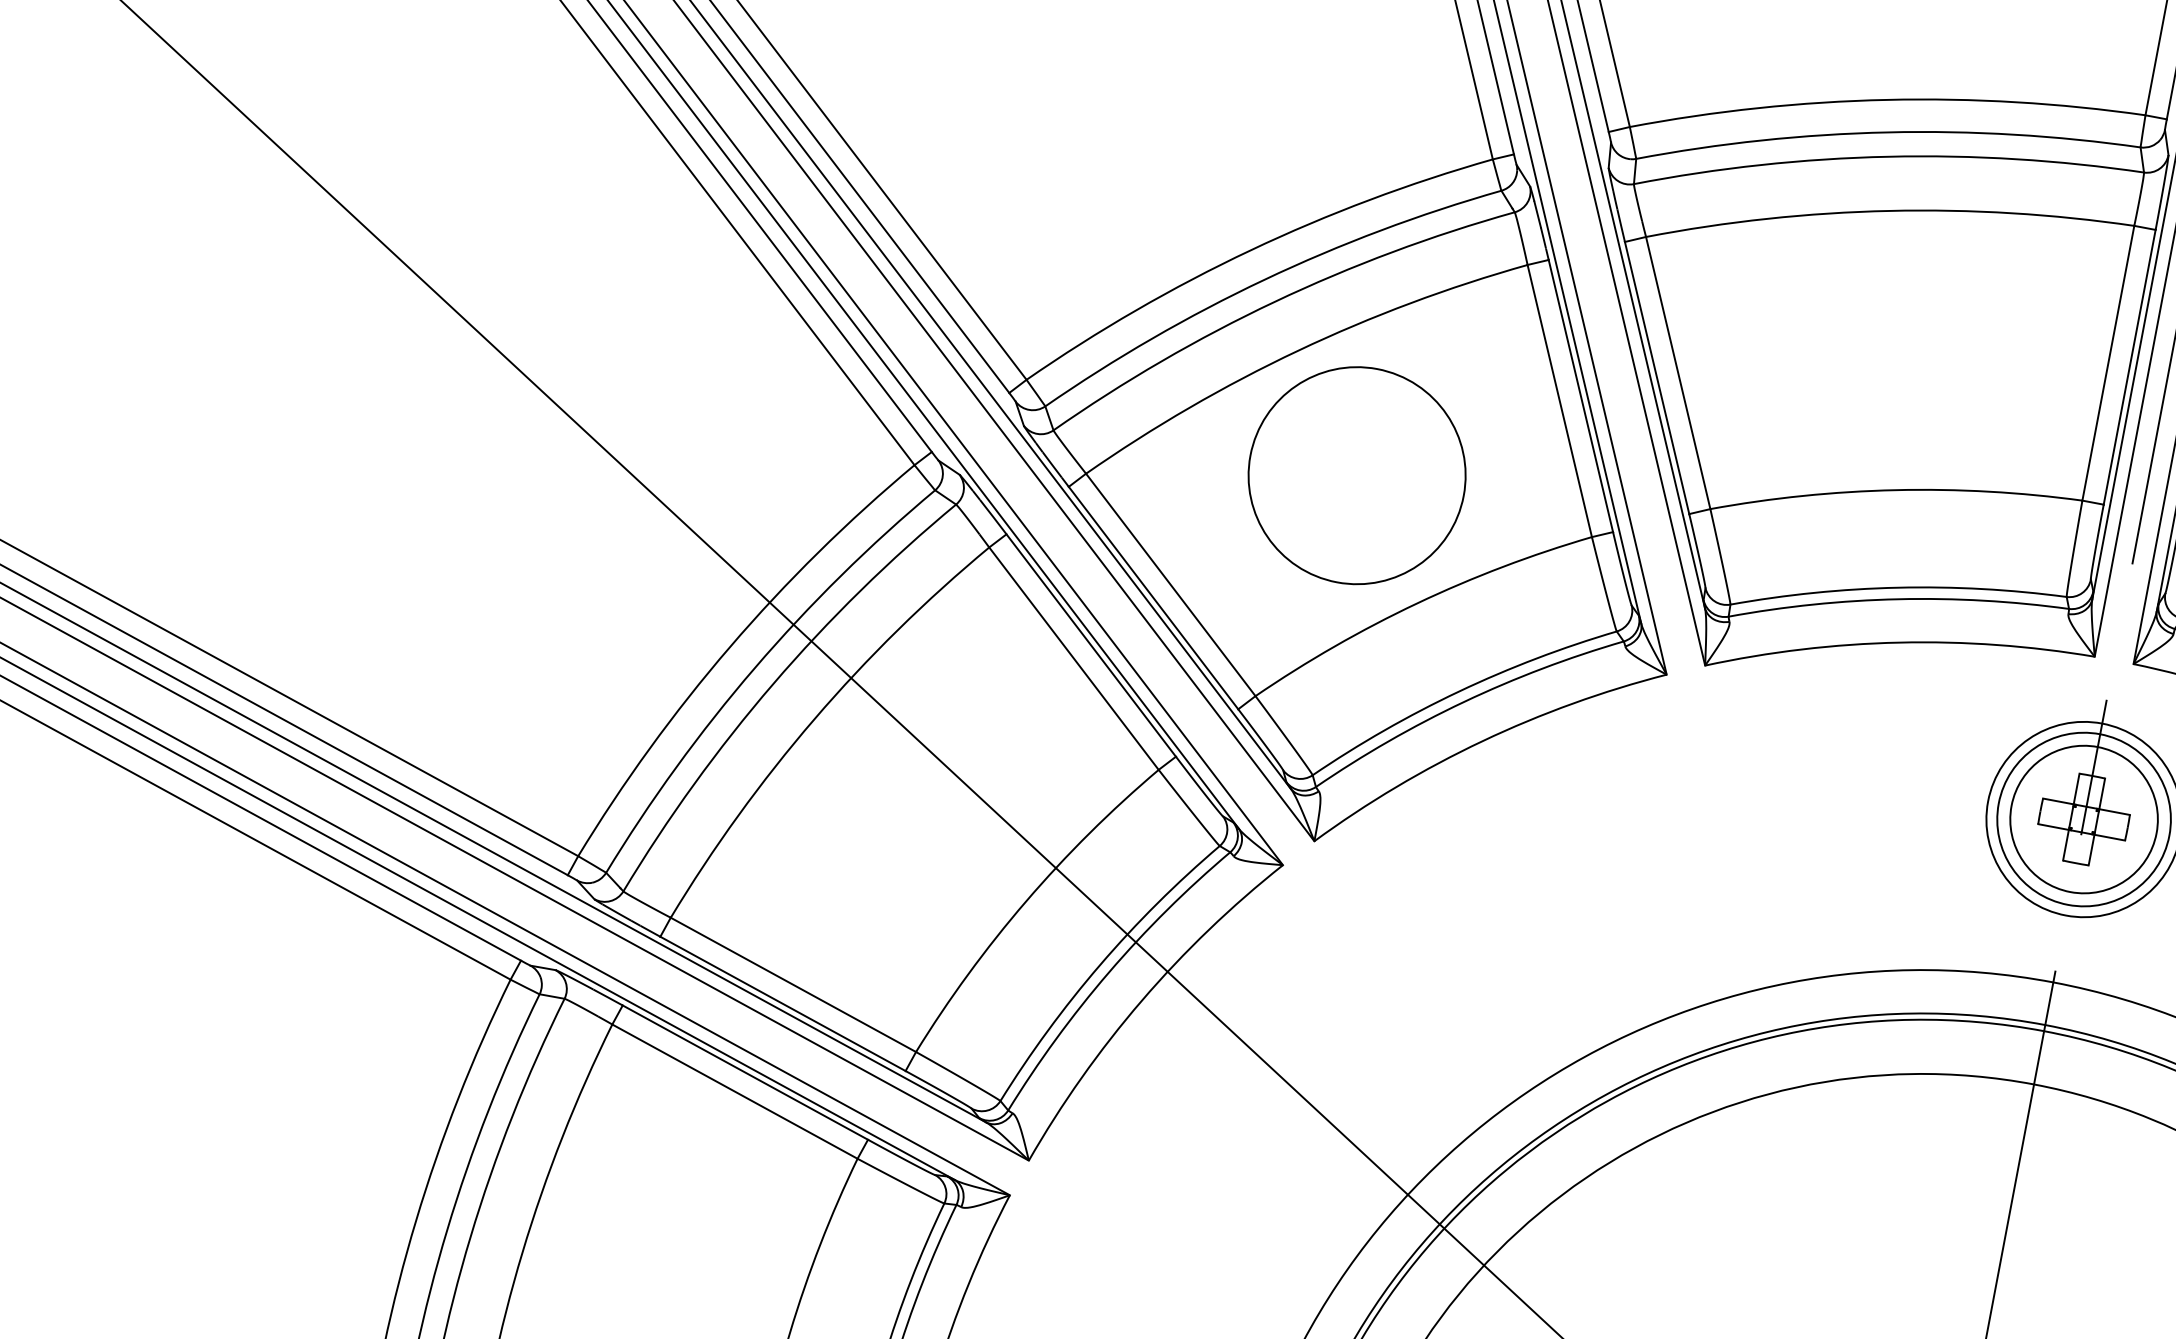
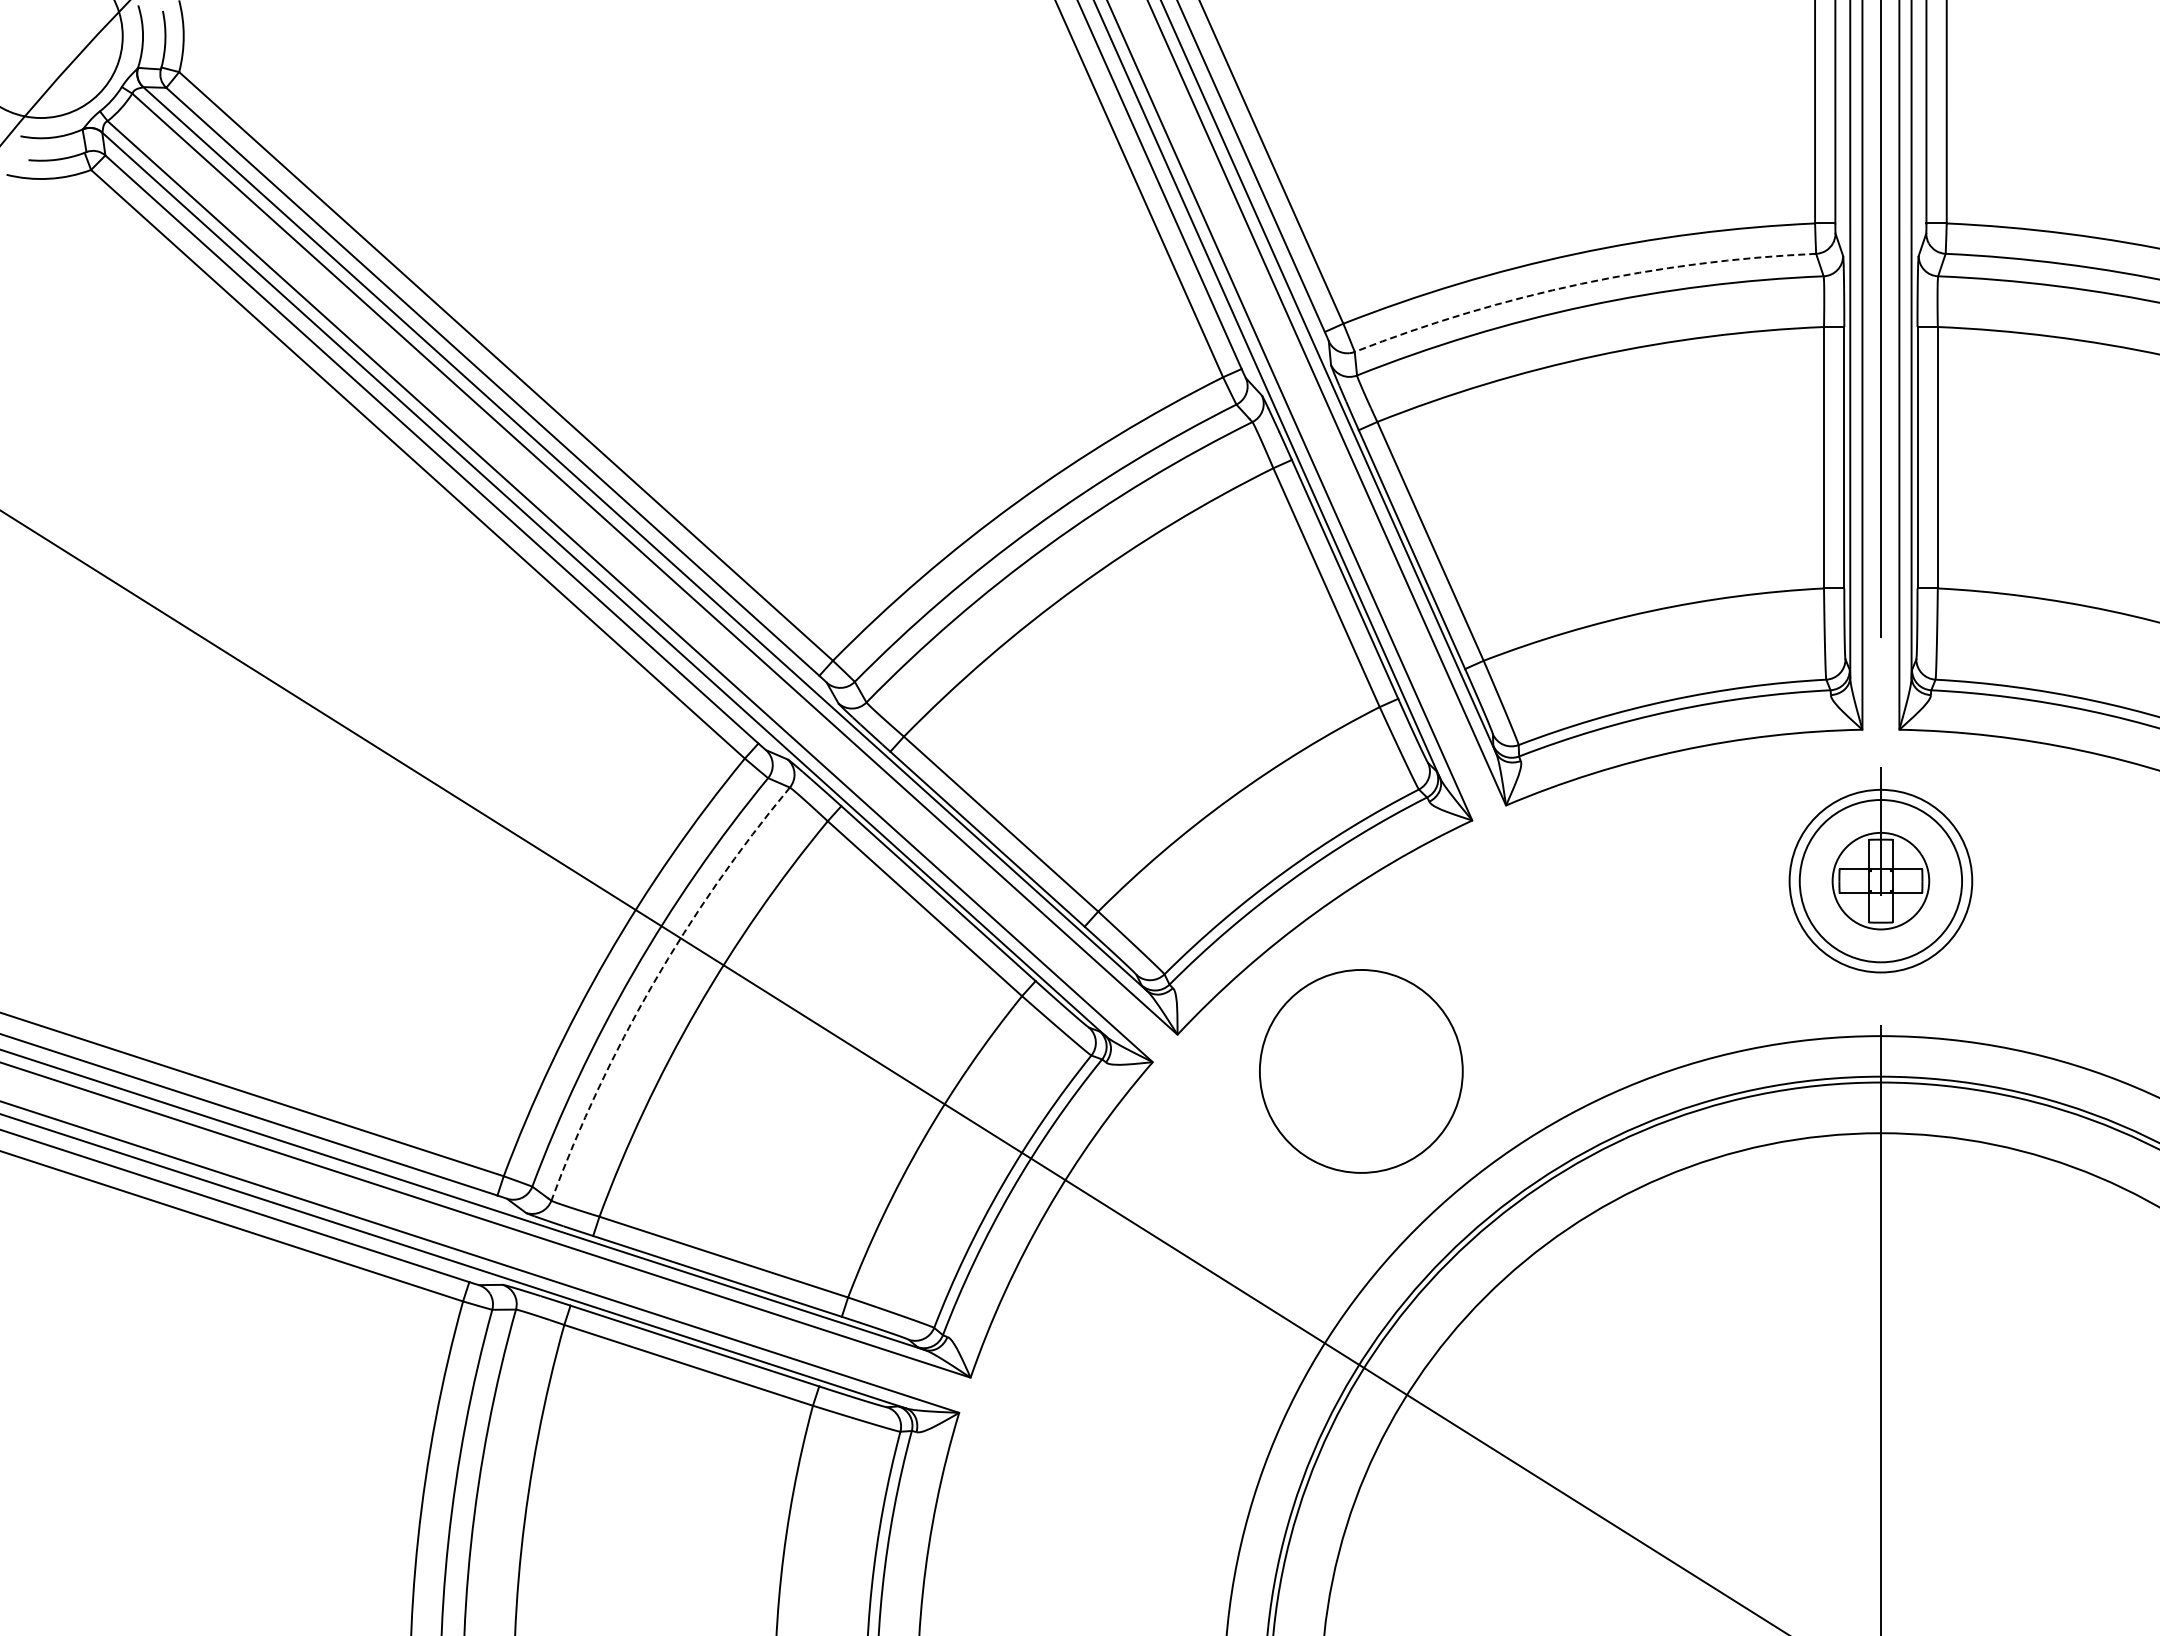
arc: (1888, 132) -> (1581, 283), solid -> dashed
circle: (1357, 475) -> (1361, 1071), moved
arc: (773, 684) -> (653, 984), solid -> dashed
circle: (2083, 819) -> (1880, 881), size x0.7

